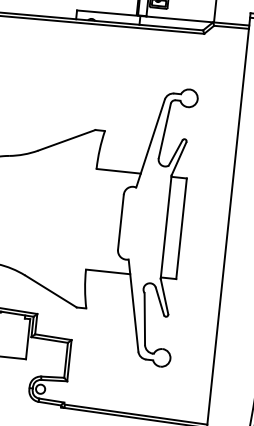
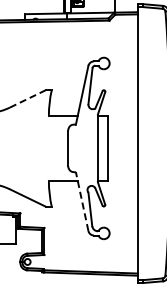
line: (66, 139) -> (27, 98), solid -> dashed
line: (134, 305) -> (82, 201), solid -> dashed

